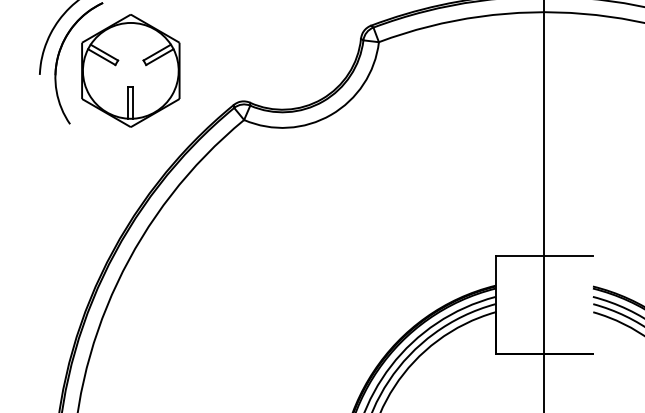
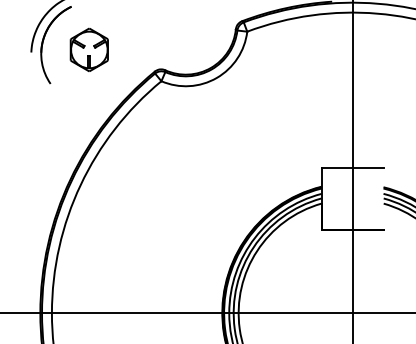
part: (131, 70) -> (89, 49), size x0.6

